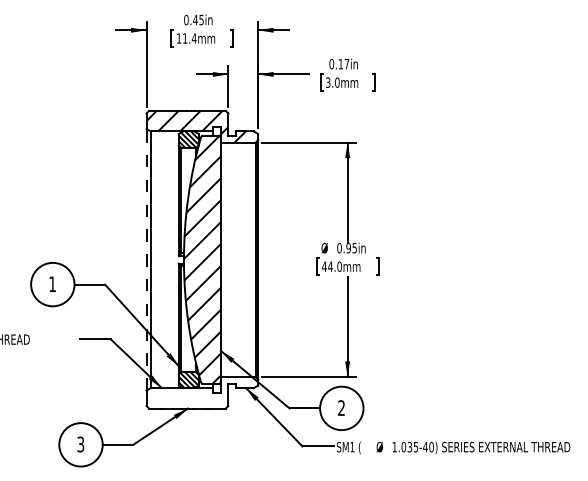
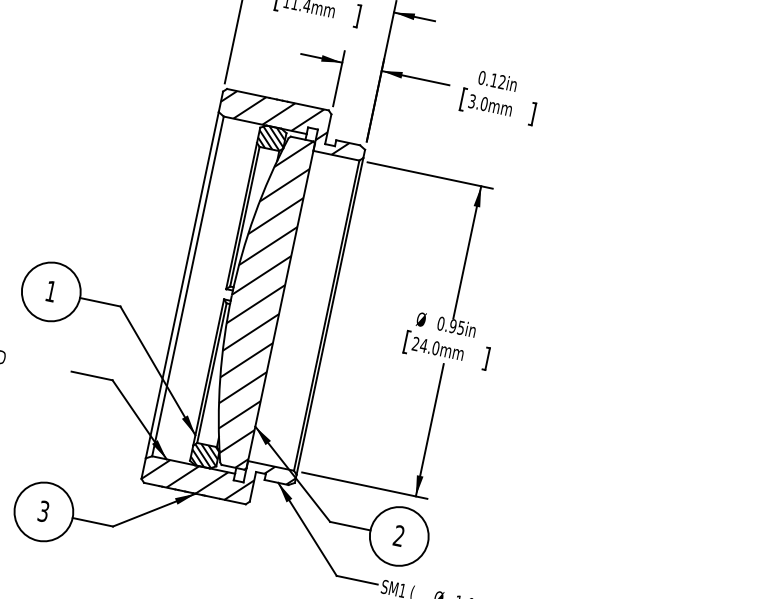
text: (346, 63) -> (501, 81), 0.17in -> 0.12in
line: (146, 259) -> (182, 284), dashed -> solid
text: (323, 266) -> (414, 343), 44.0mm -> 24.0mm
hatch: (202, 392) -> (219, 476), added

